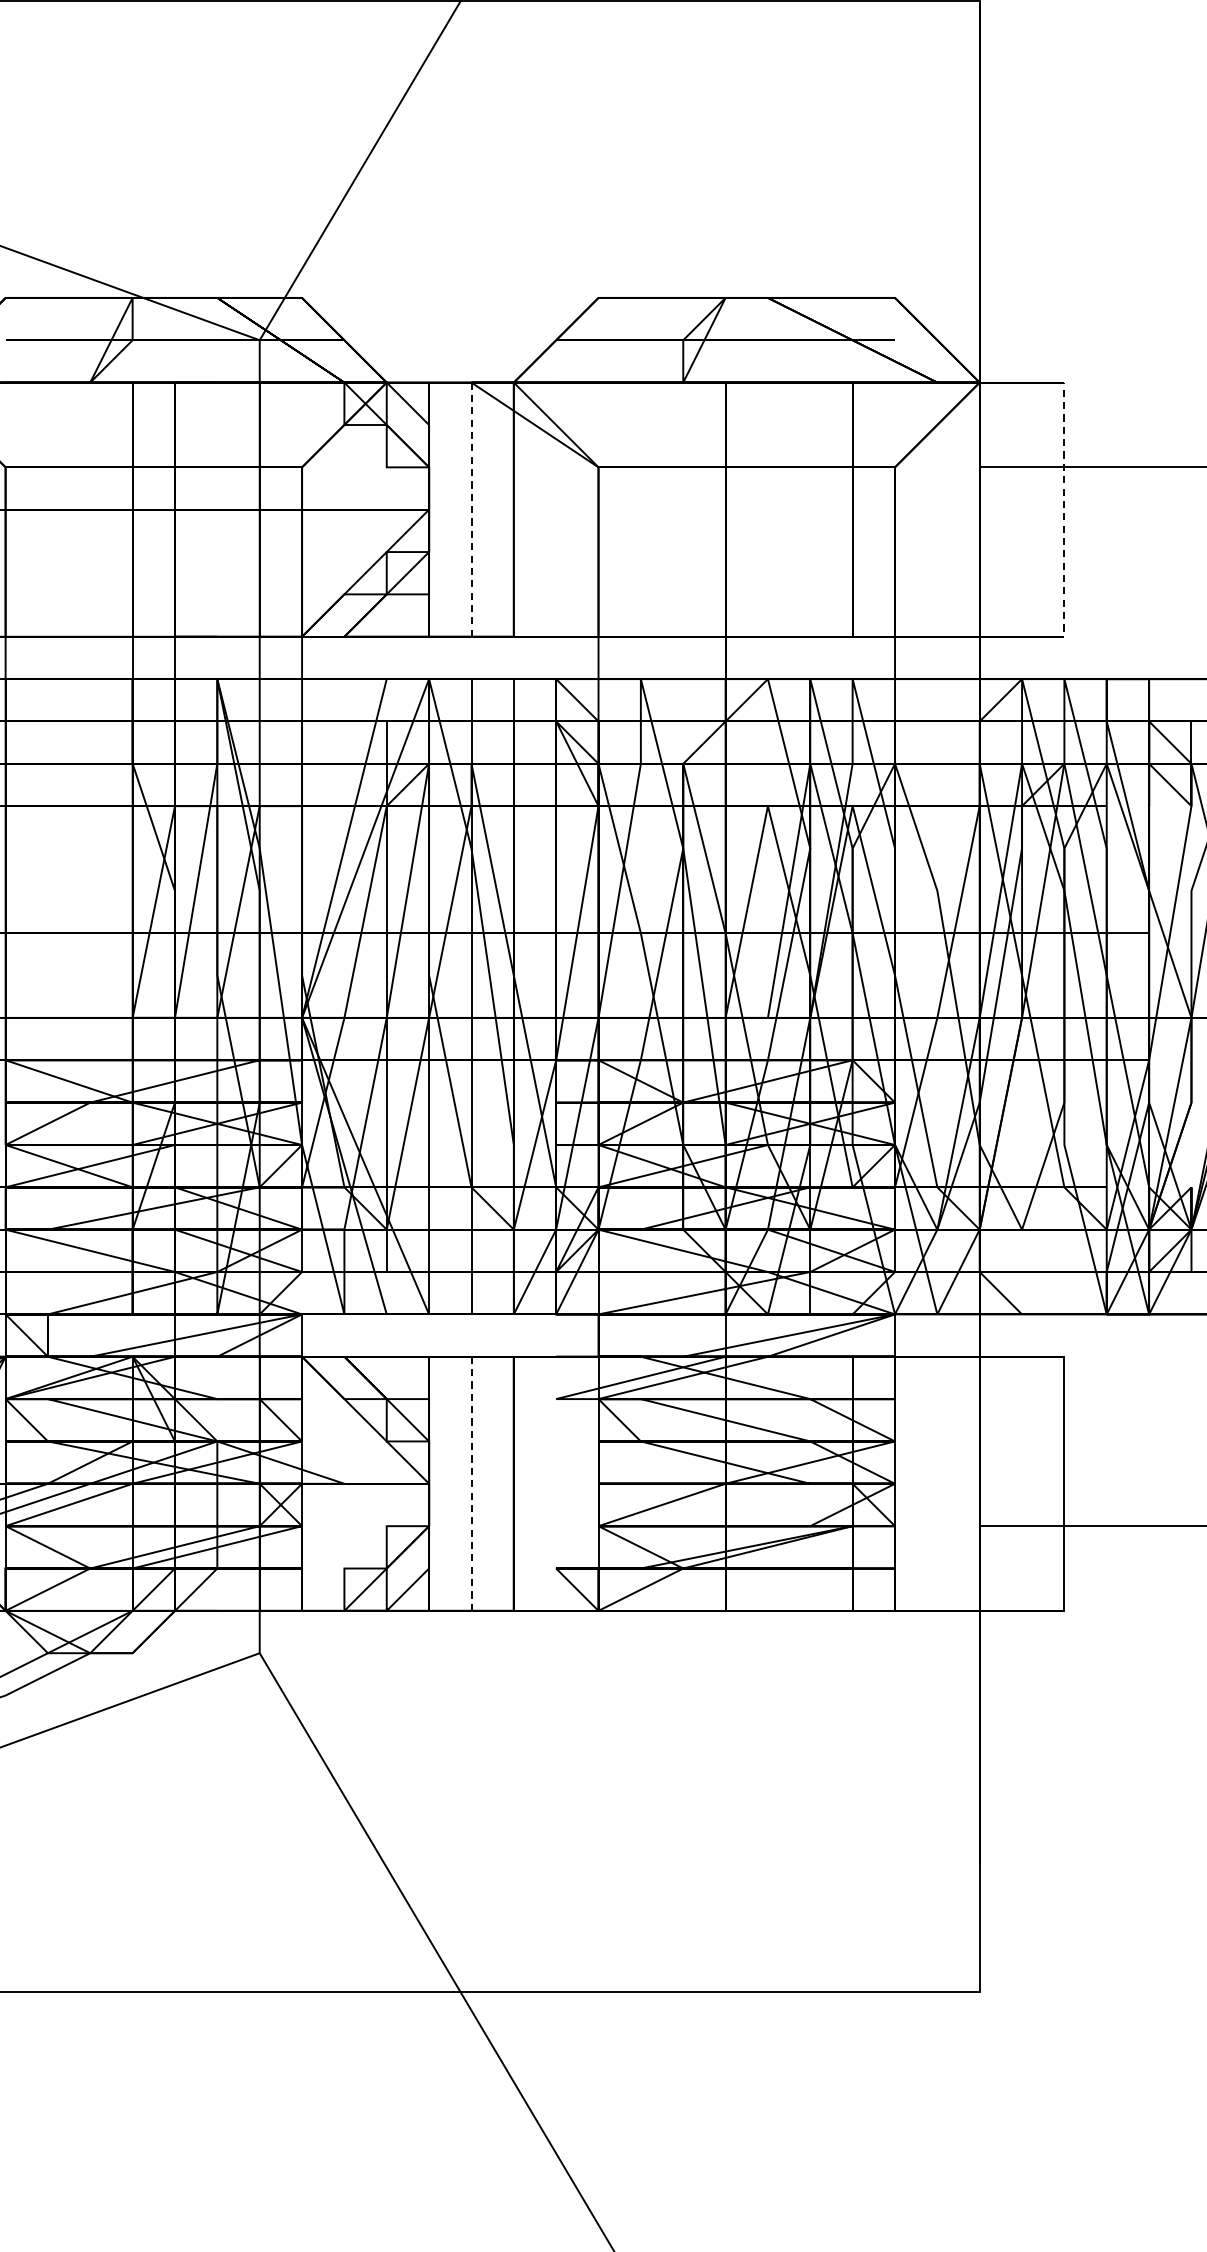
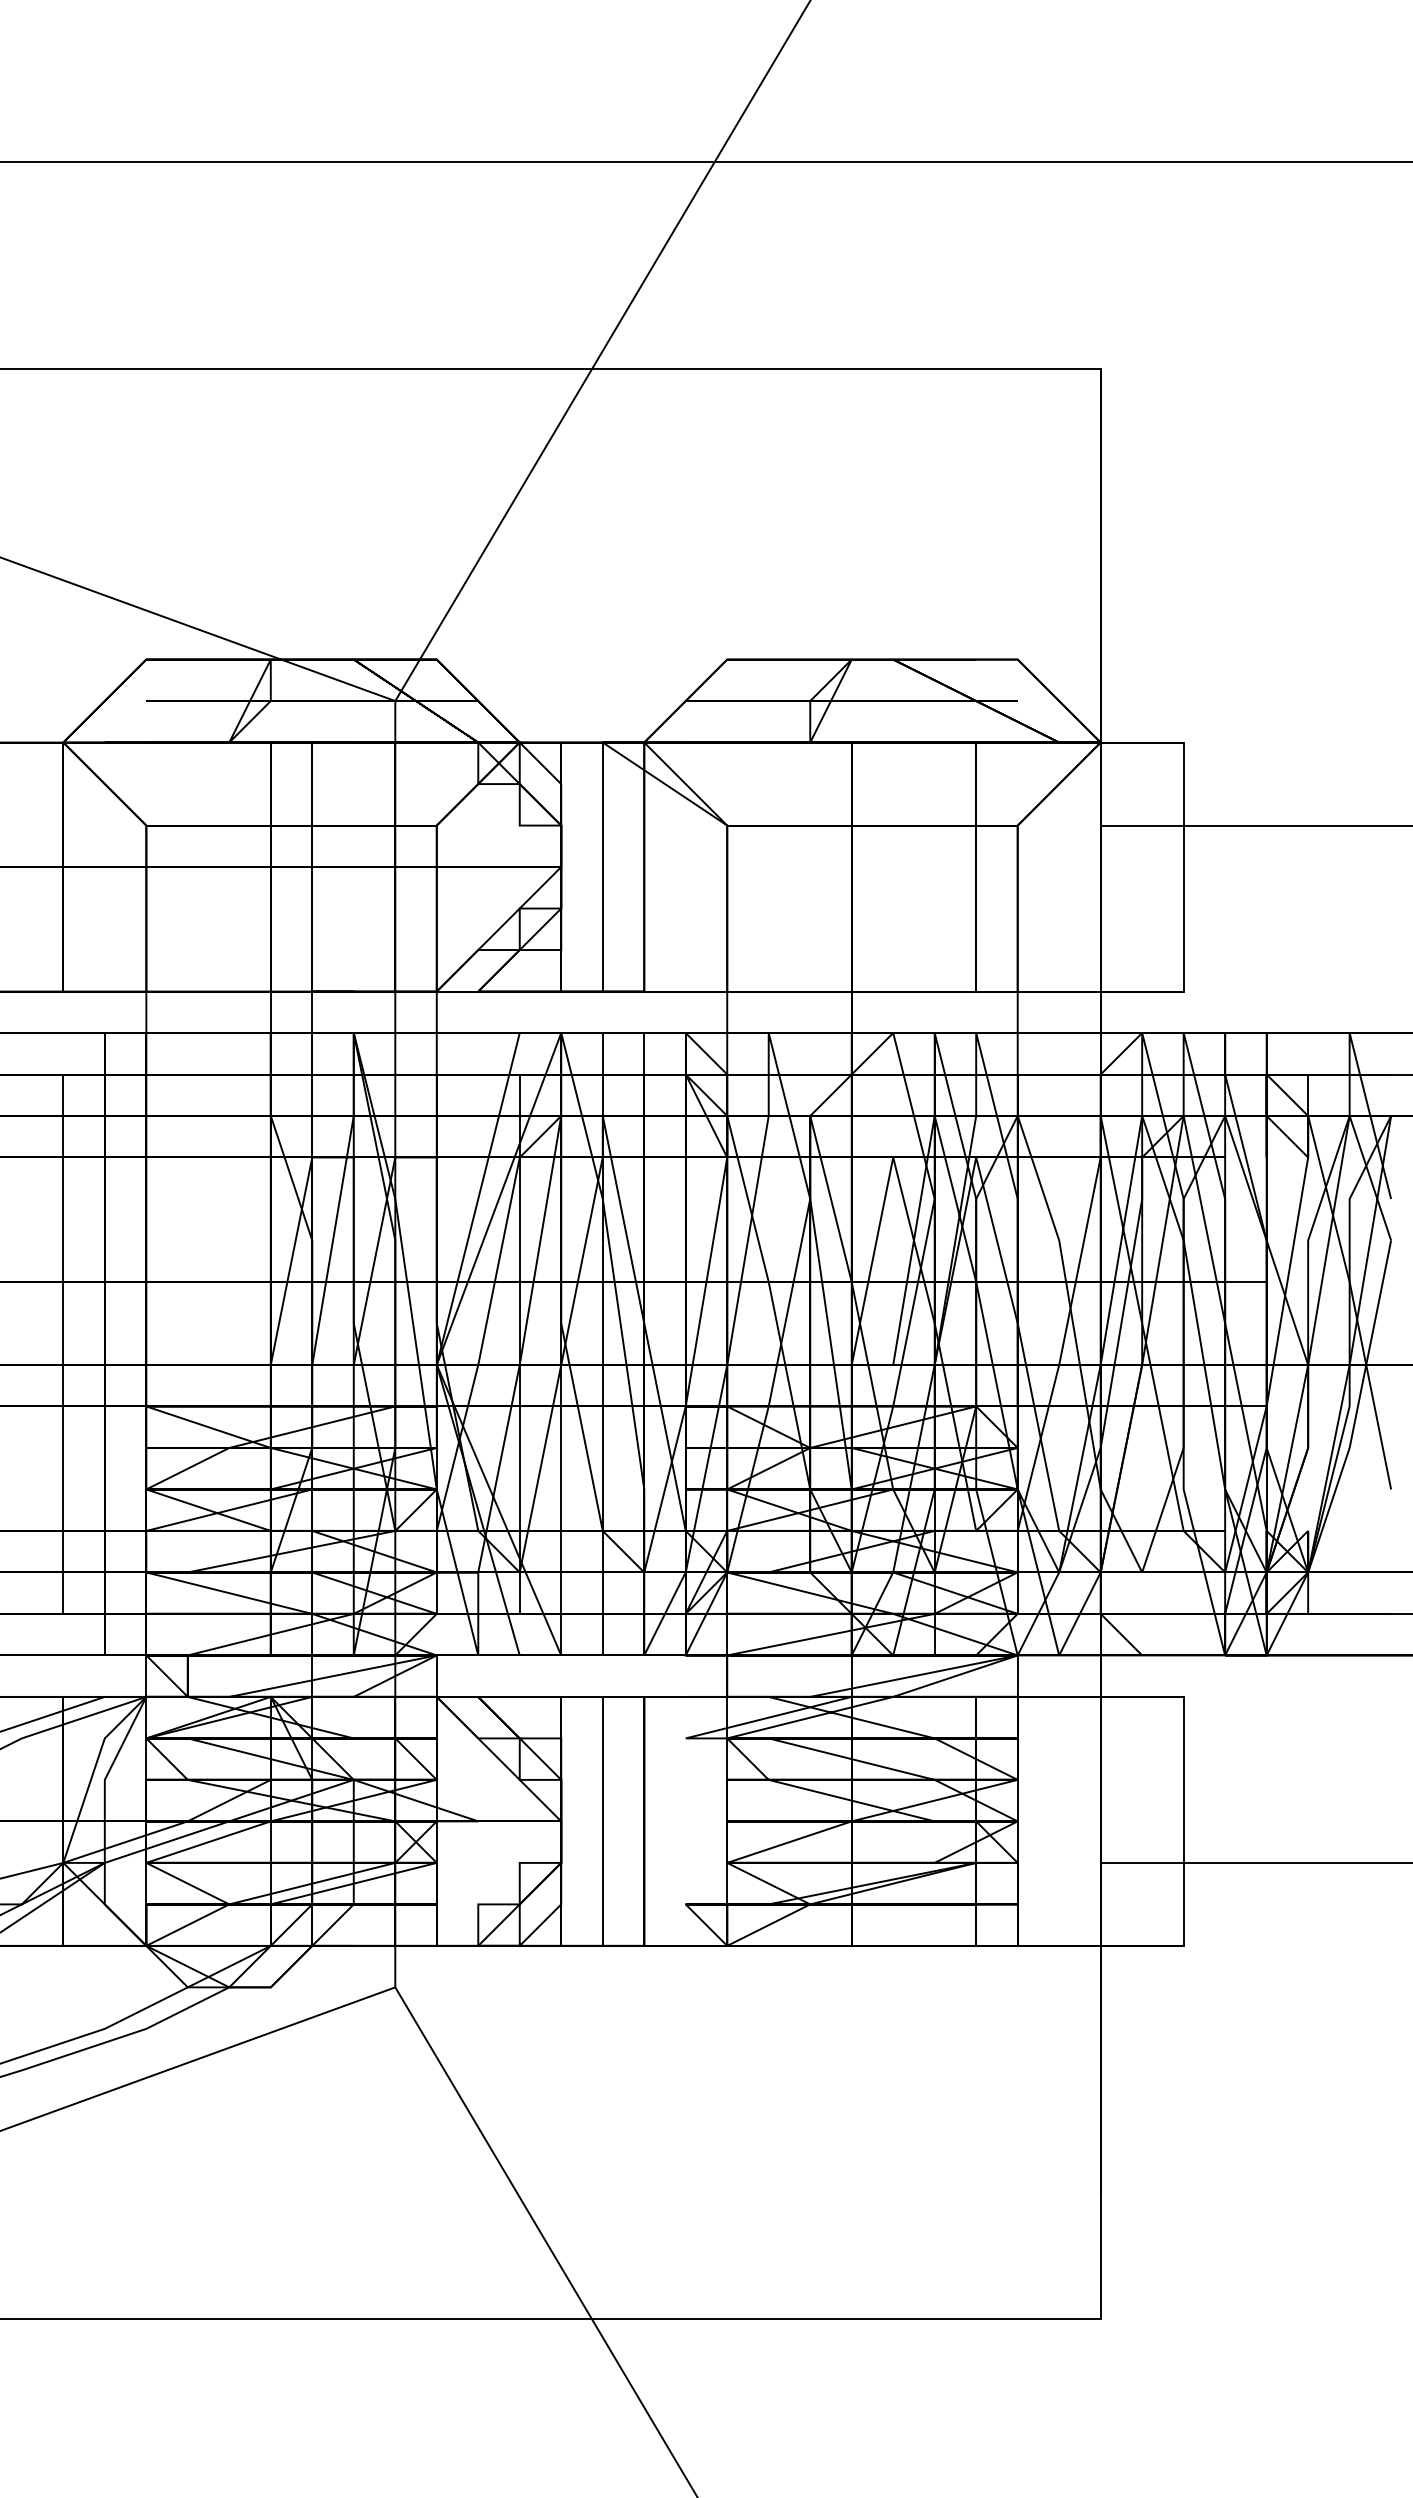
line: (471, 510) -> (602, 867), dashed -> solid
line: (1064, 510) -> (1183, 867), dashed -> solid
line: (471, 1482) -> (602, 1820), dashed -> solid

